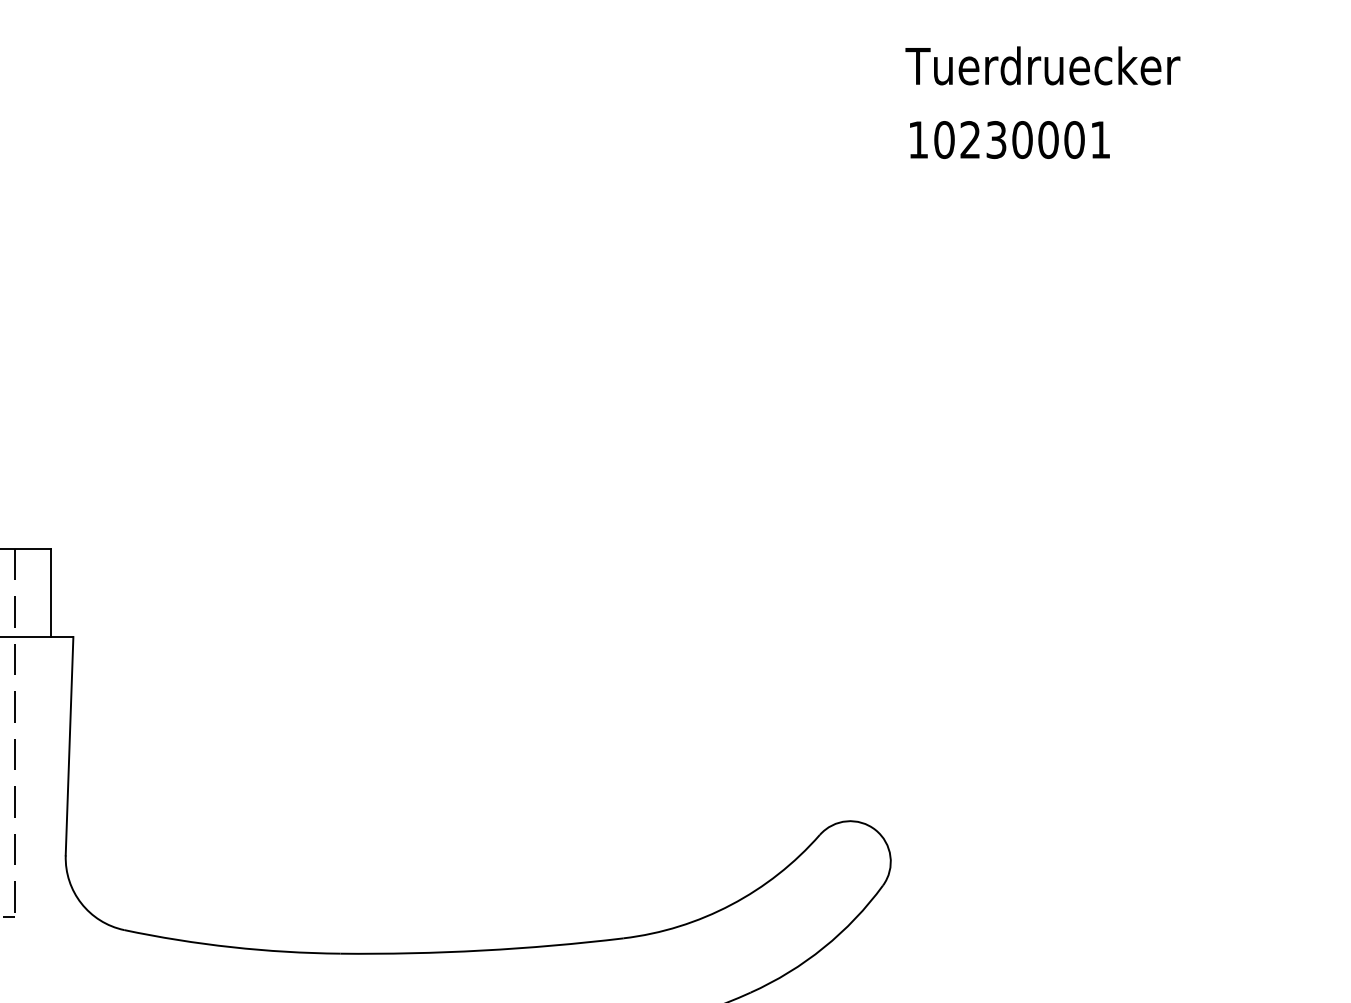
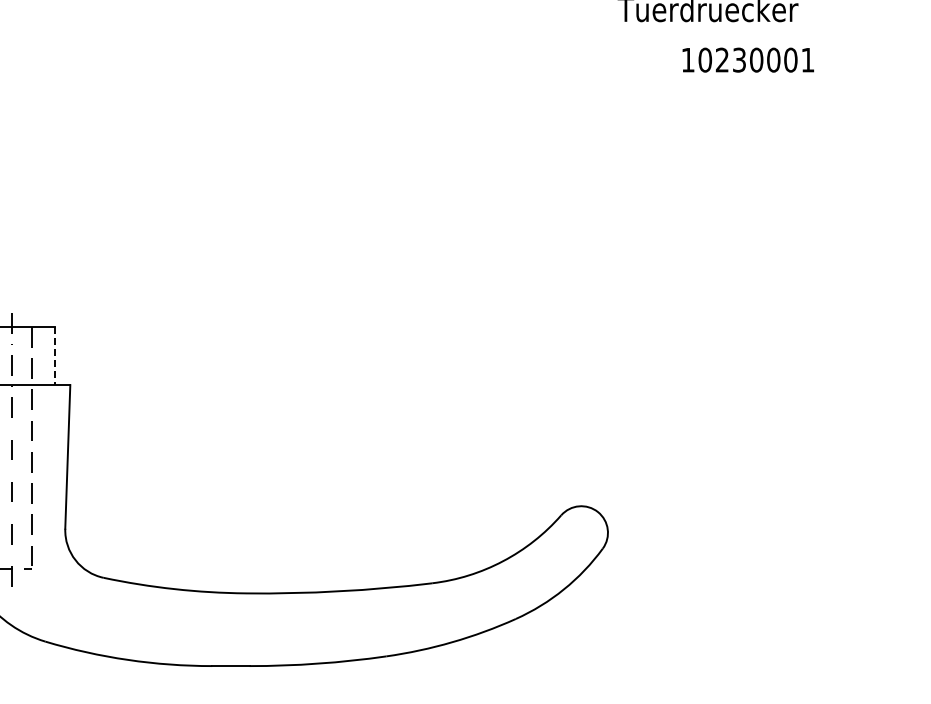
text: (1008, 138) -> (747, 59), moved
line: (50, 593) -> (55, 356), solid -> dashed

